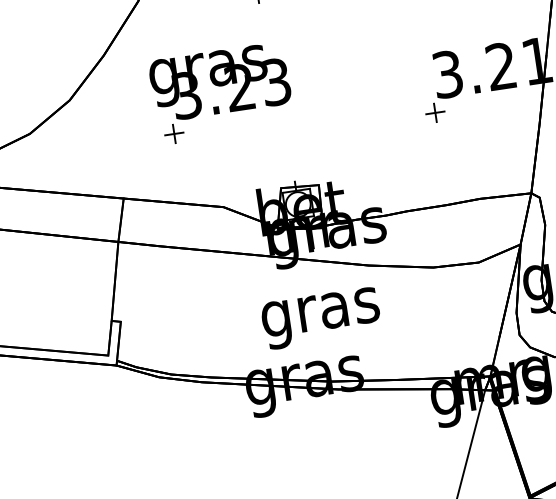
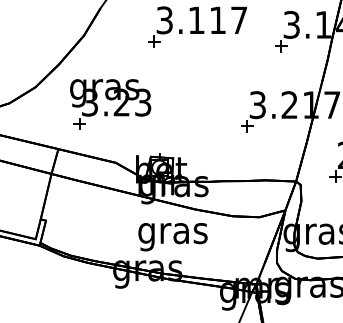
part: (221, 93) -> (110, 104), moved
text: (320, 319) -> (172, 237), moved

